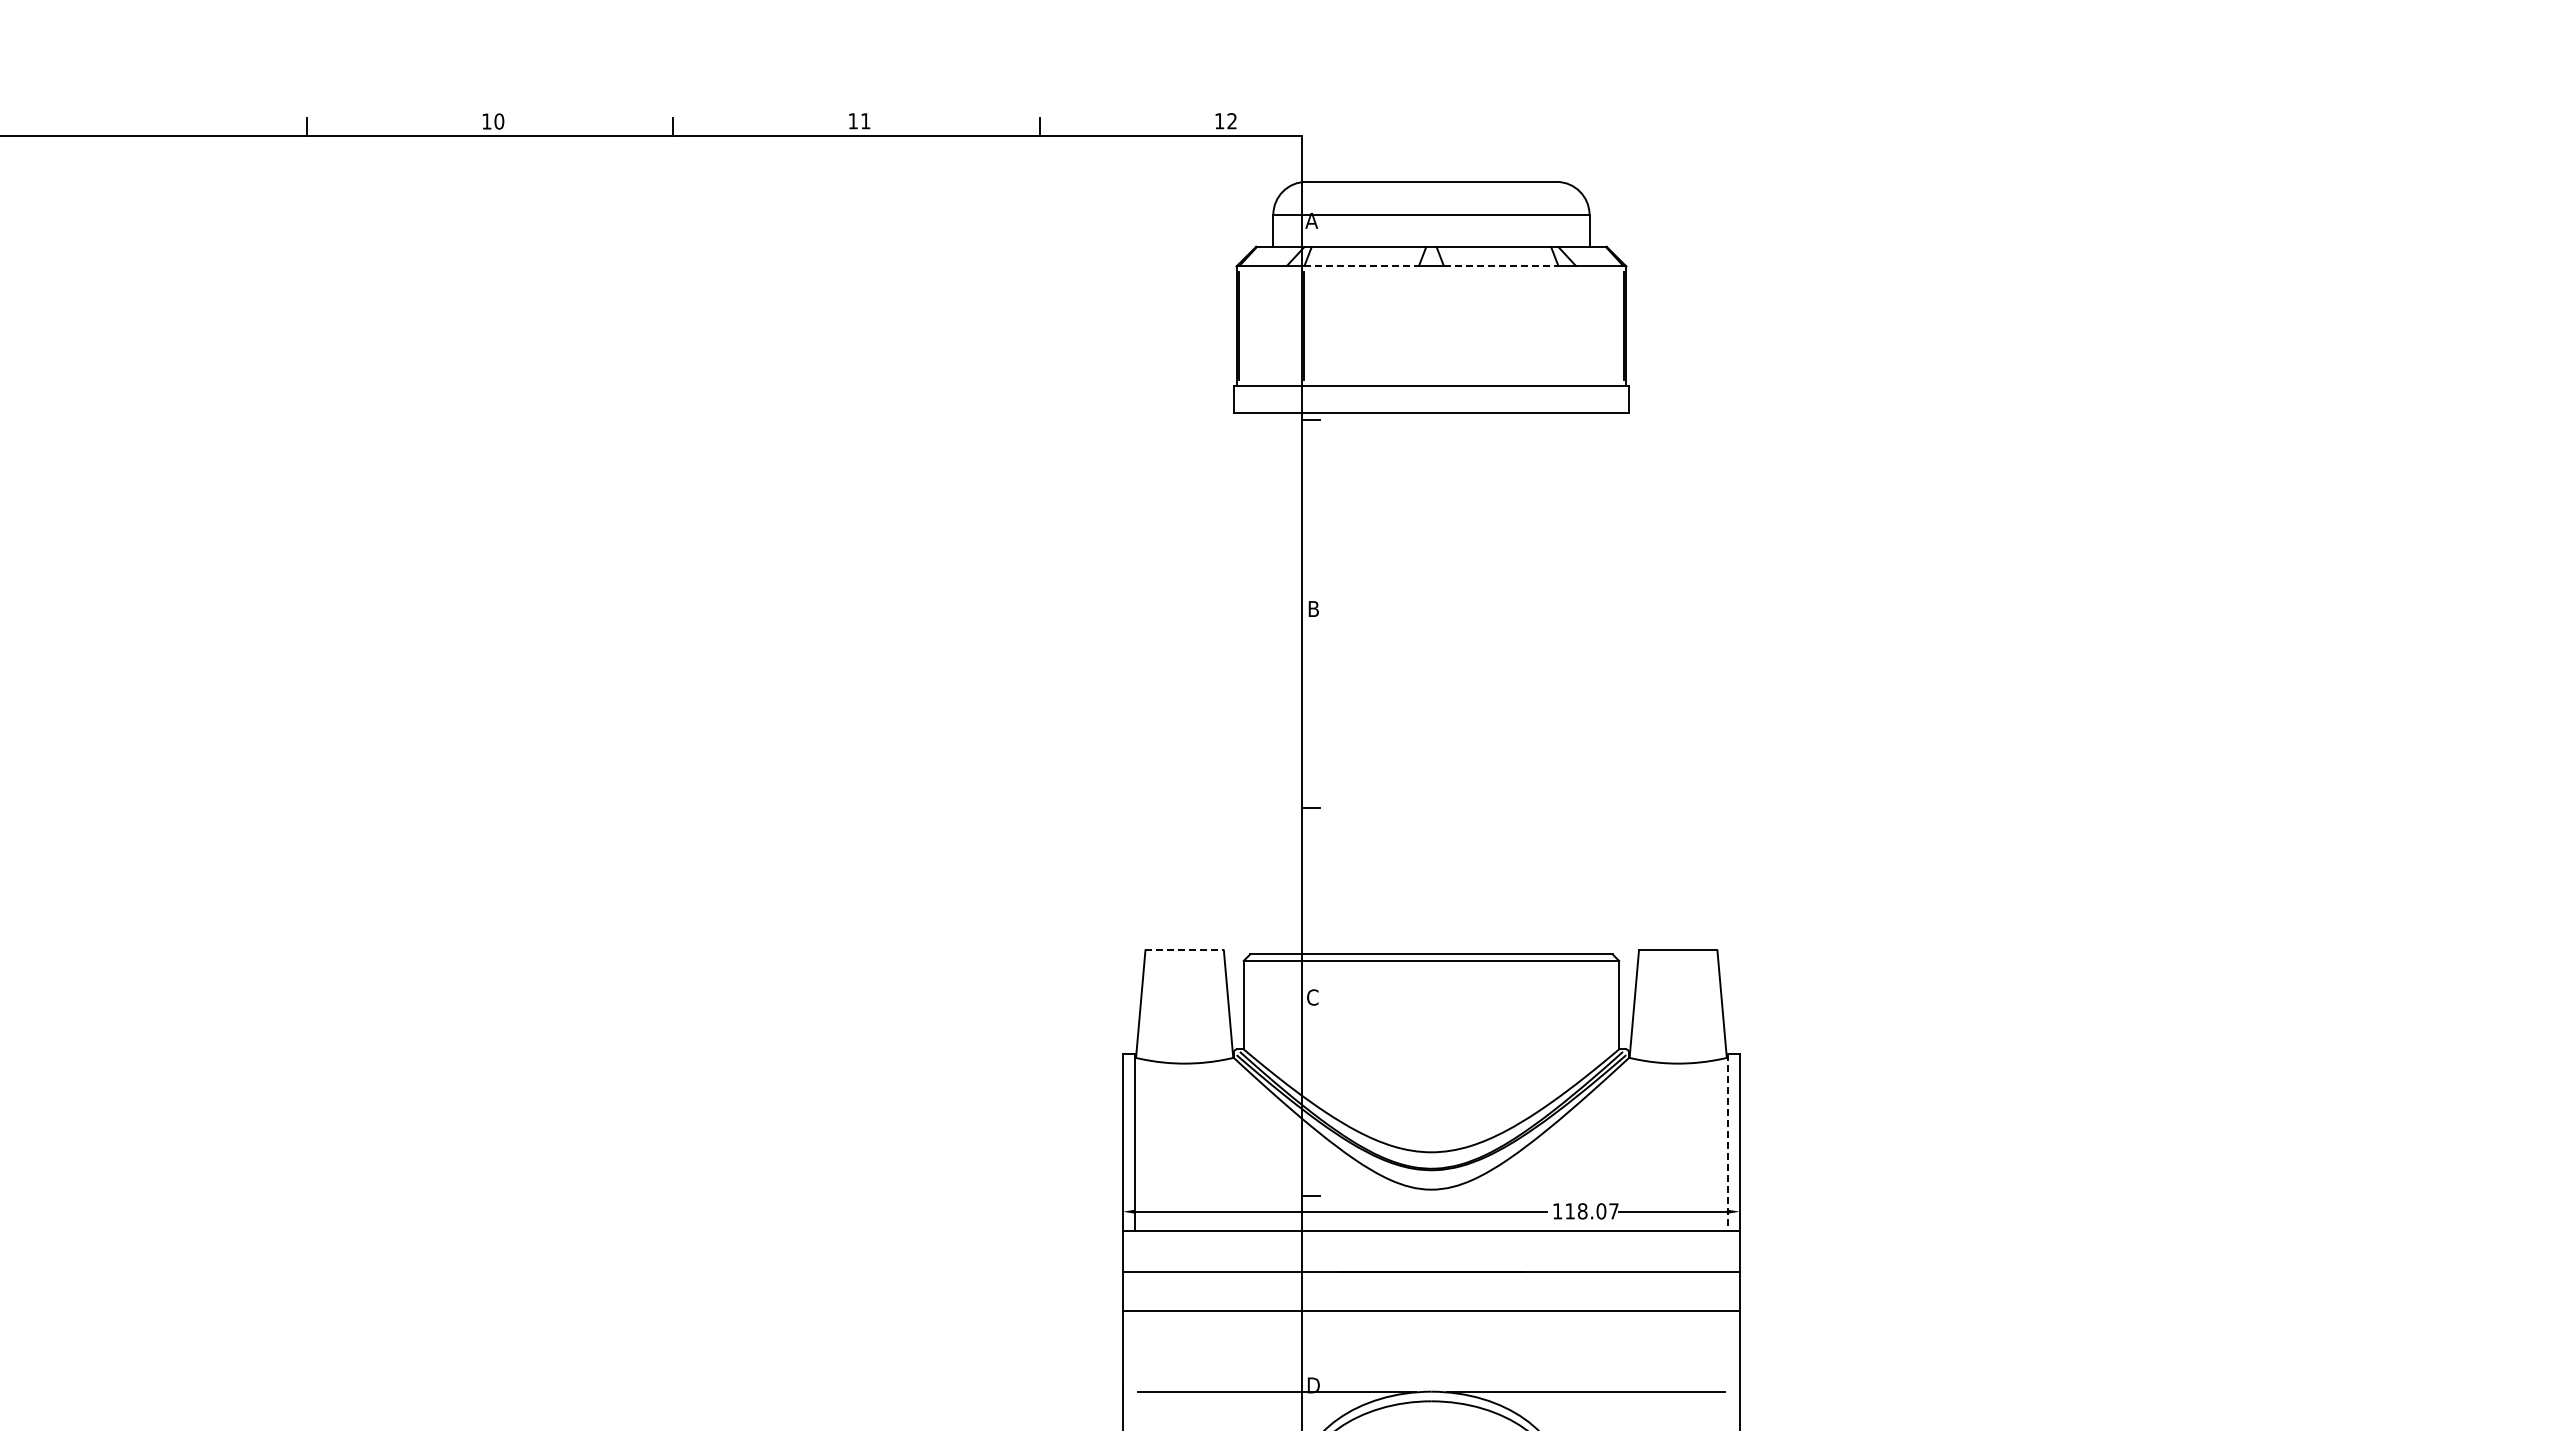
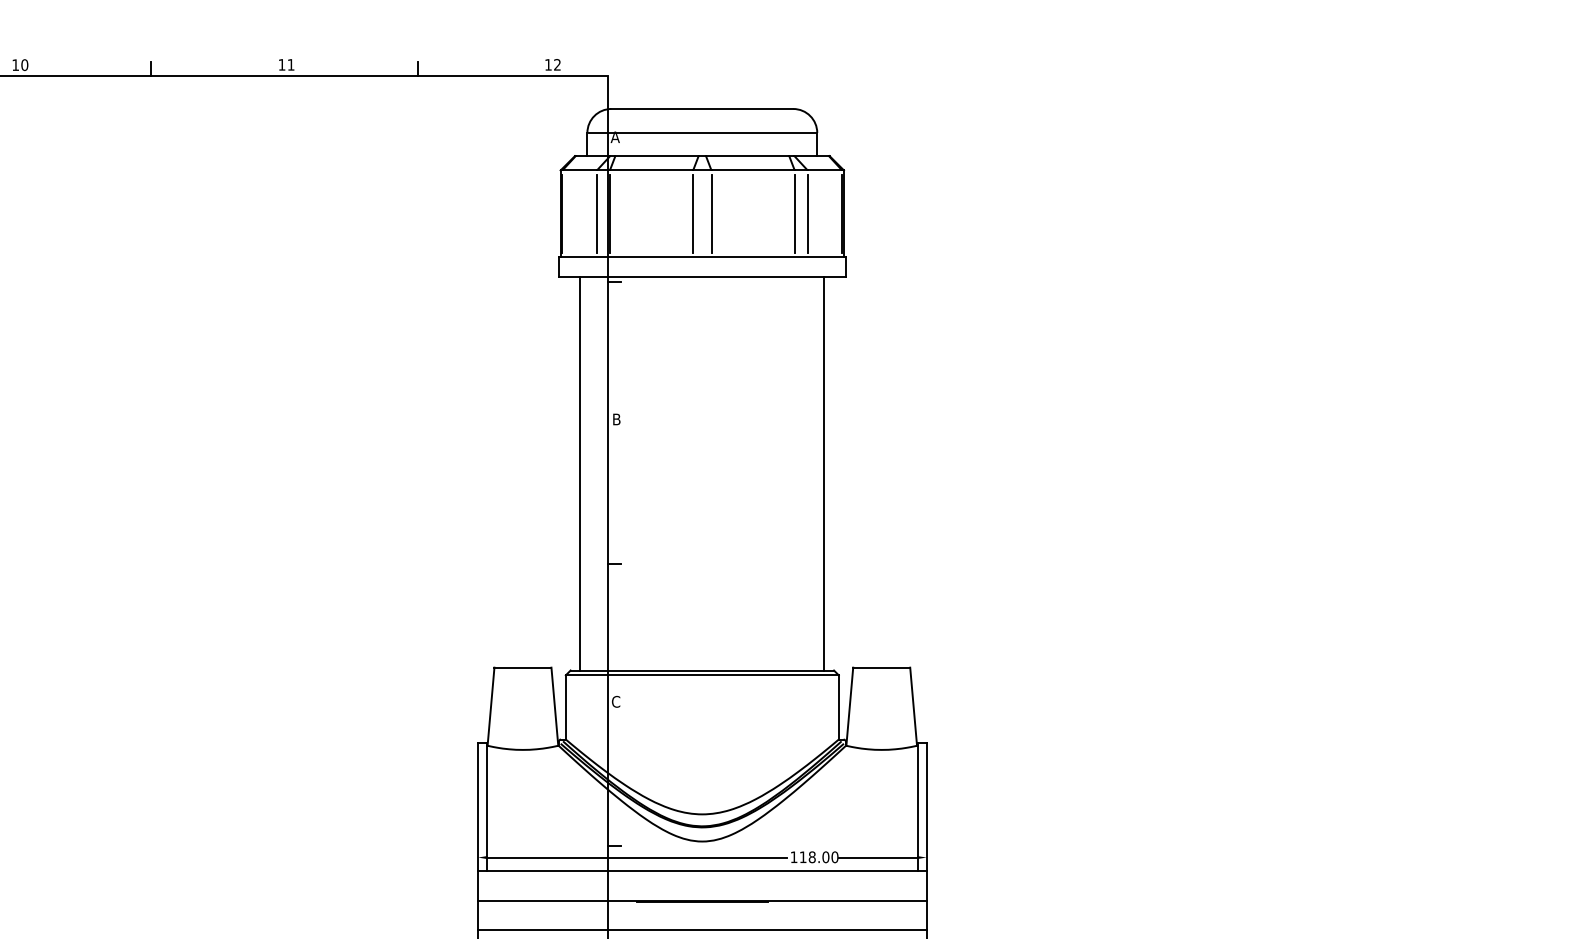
line: (1362, 266) -> (652, 170), dashed -> solid
line: (1501, 266) -> (753, 170), dashed -> solid
line: (1286, 325) -> (596, 213), added
line: (1418, 325) -> (692, 213), added
line: (1444, 325) -> (711, 213), added
line: (1558, 325) -> (794, 213), added
line: (1576, 325) -> (807, 213), added
line: (1263, 683) -> (580, 473), added
line: (1599, 683) -> (824, 473), added
line: (1185, 950) -> (523, 667), dashed -> solid
line: (1727, 1142) -> (917, 807), dashed -> solid
text: (1613, 1211) -> (834, 857), 118.07 -> 118.00

